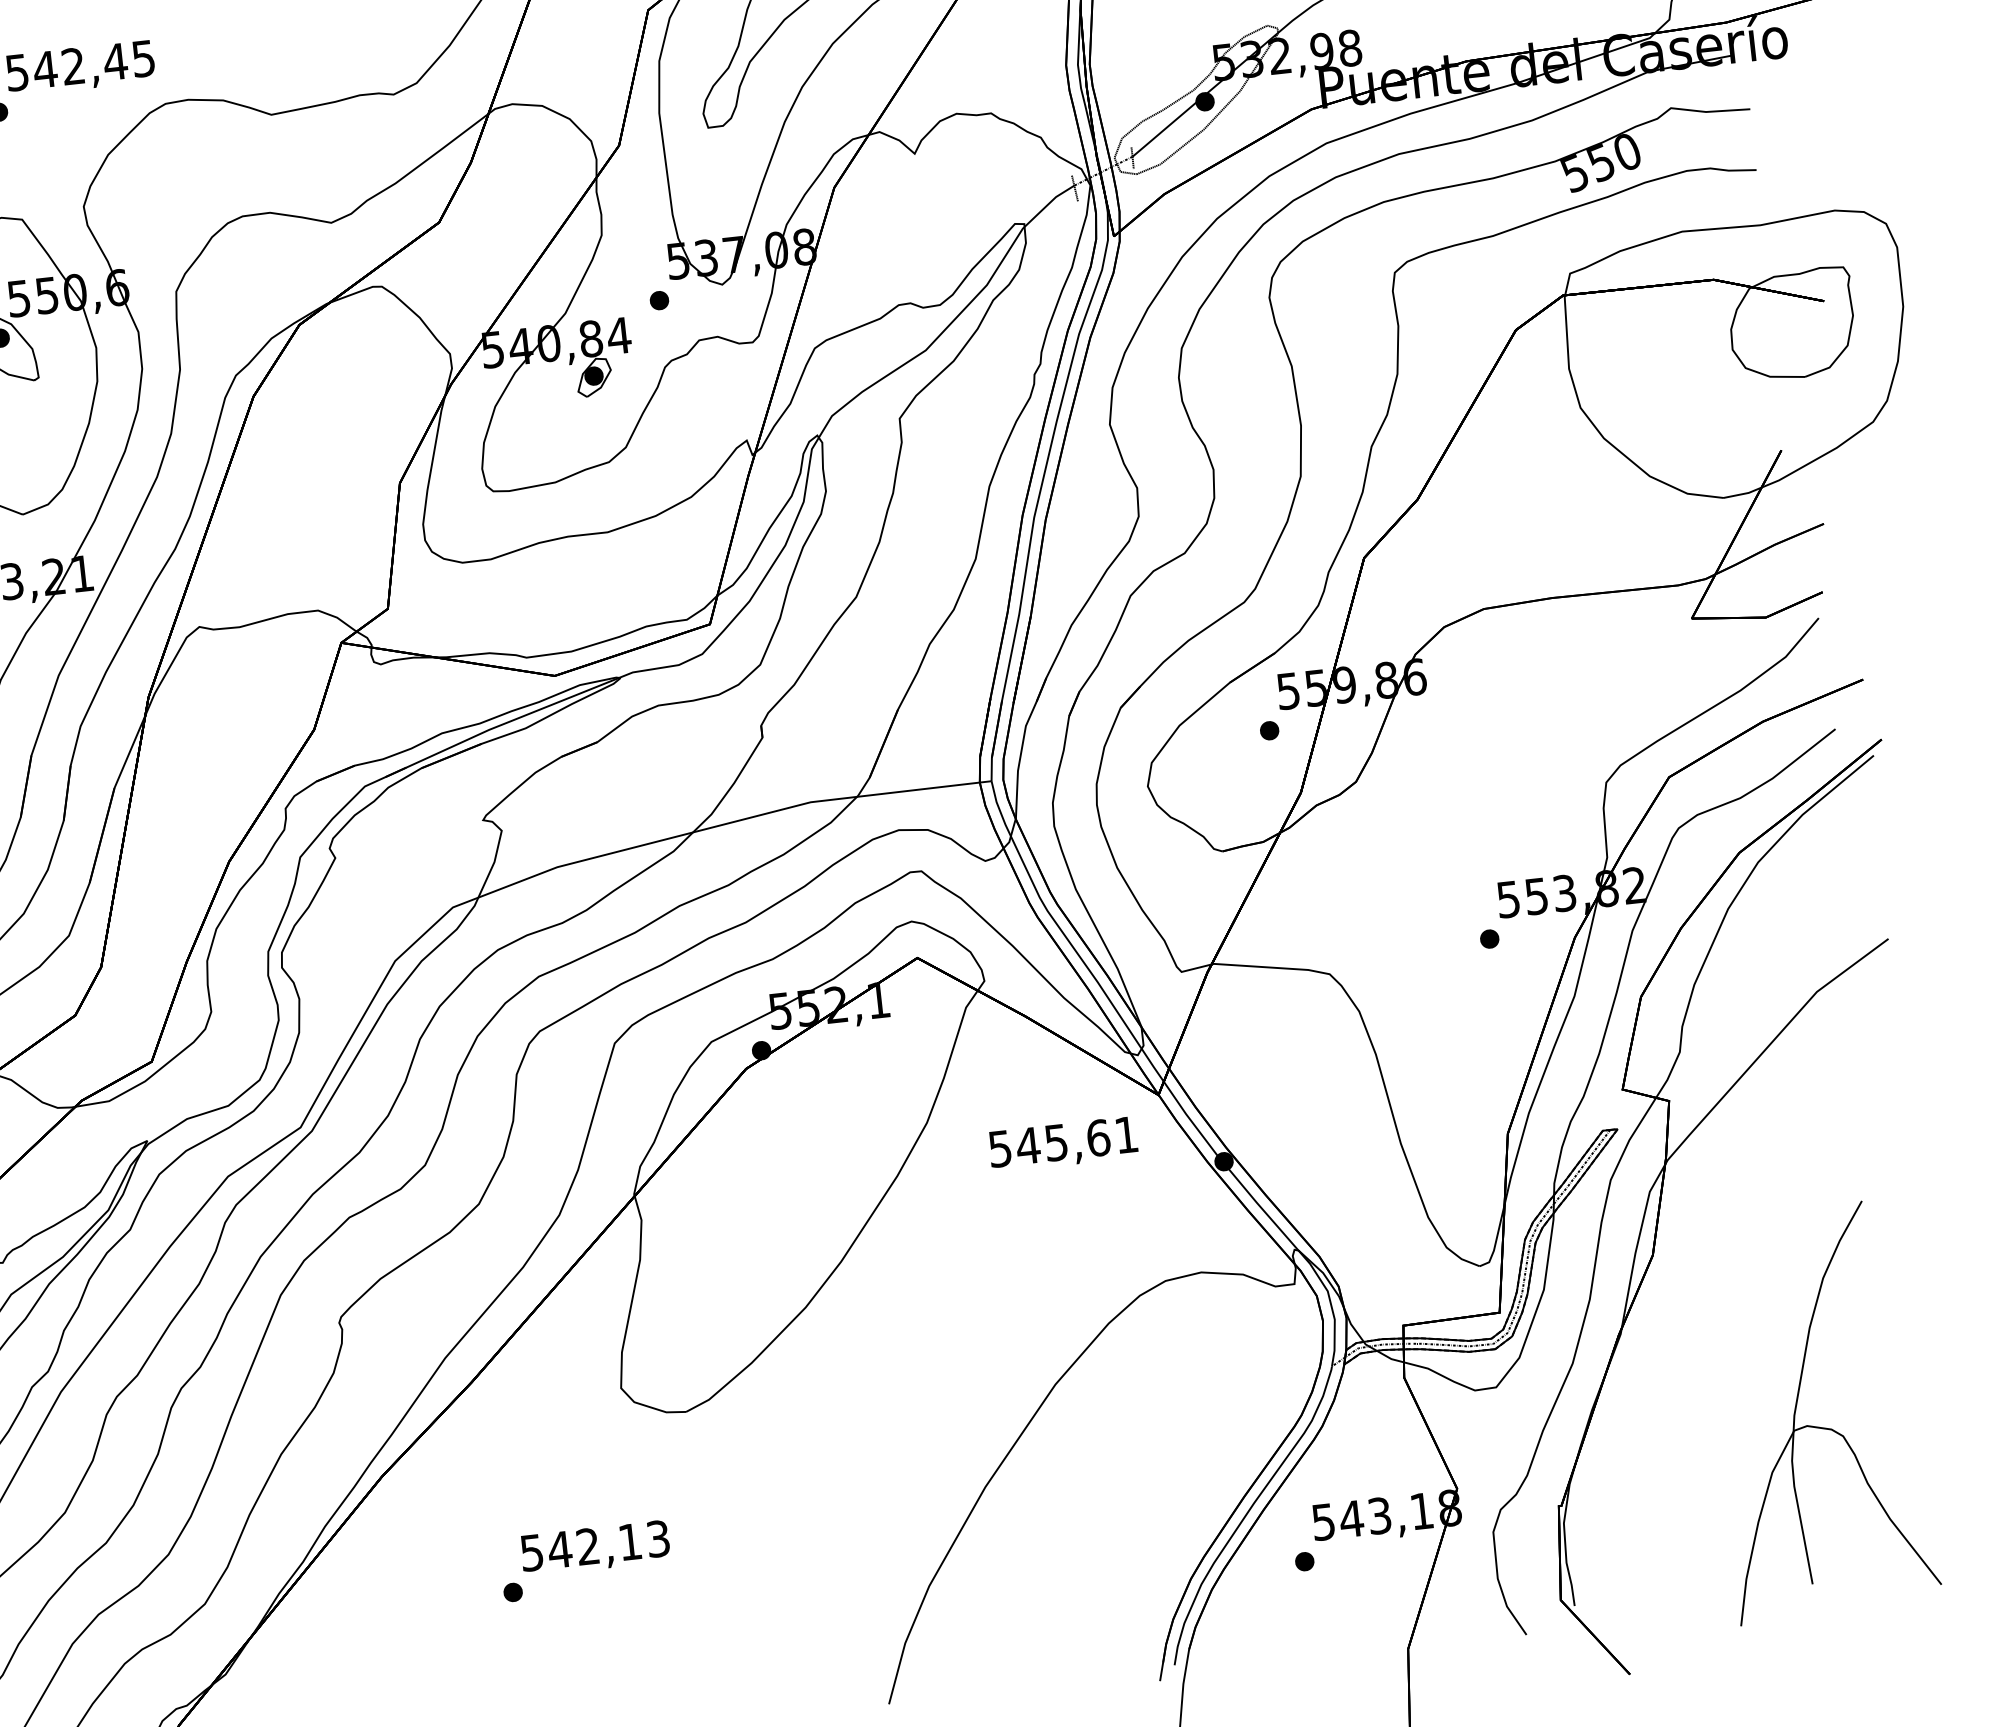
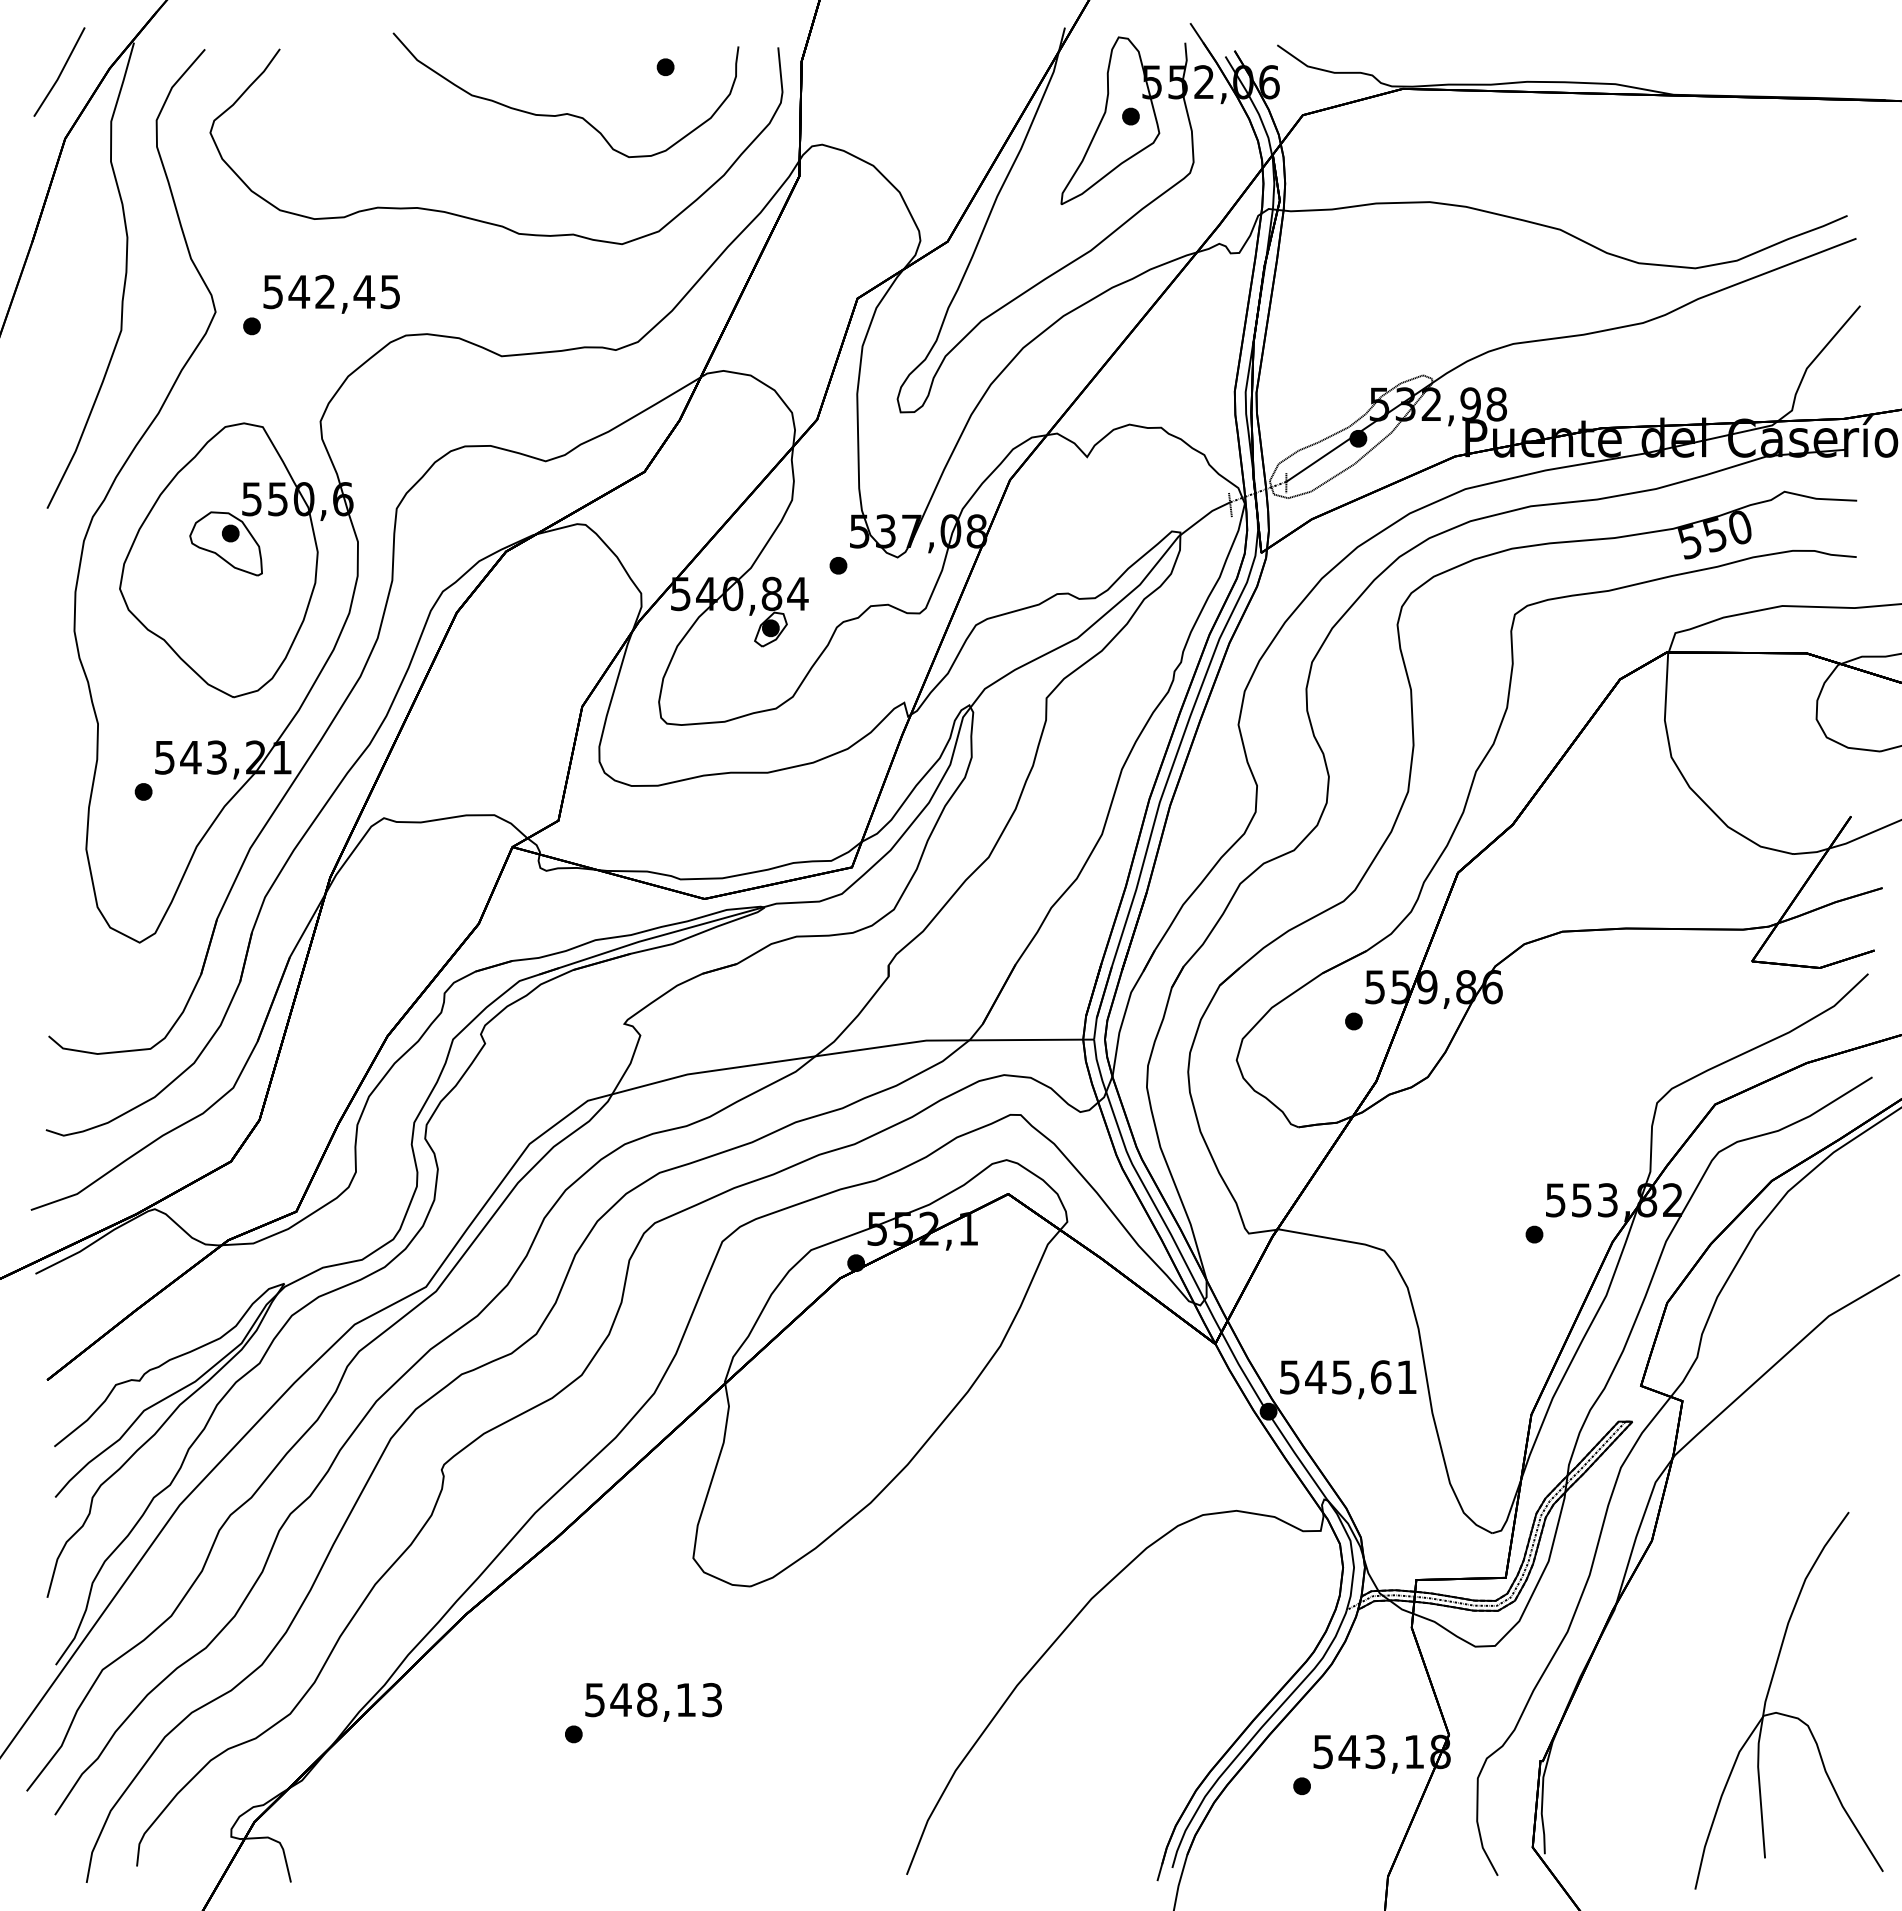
text: (1063, 1144) -> (1348, 1379), moved
text: (588, 1547) -> (647, 1700), 542,13 -> 548,13

